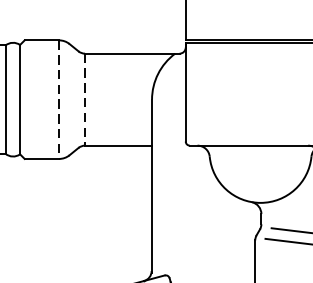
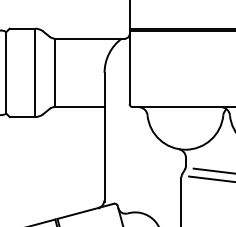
line: (59, 100) -> (35, 73), dashed -> solid
line: (84, 100) -> (54, 73), dashed -> solid

